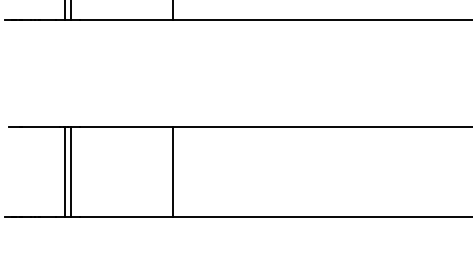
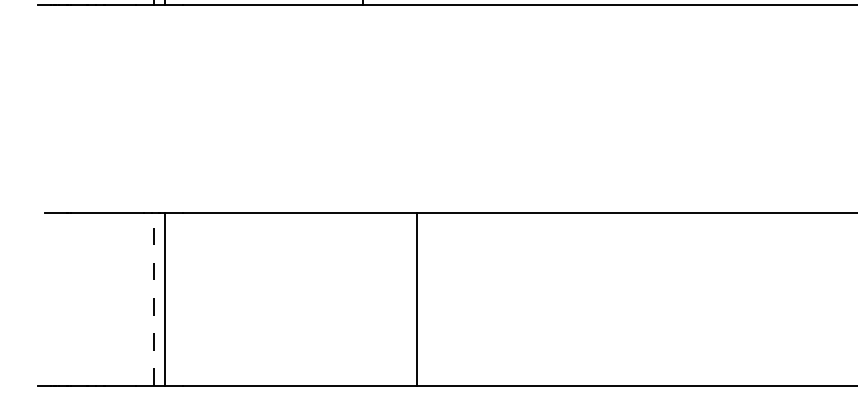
line: (173, 171) -> (417, 298), moved
line: (65, 172) -> (154, 300), solid -> dashed

